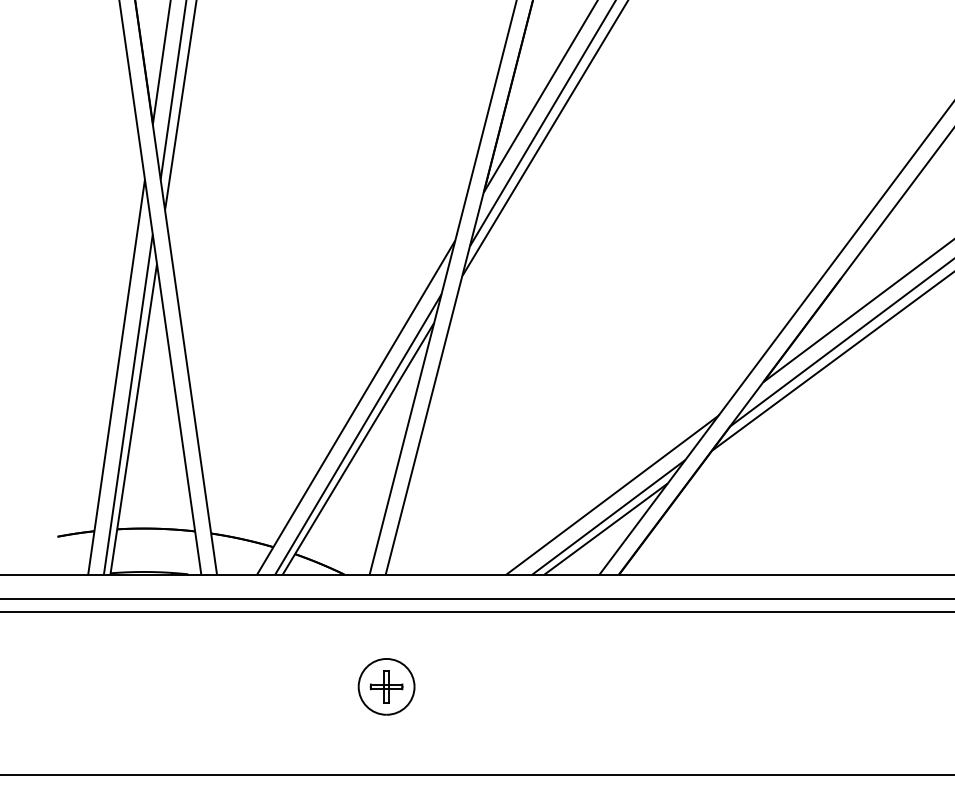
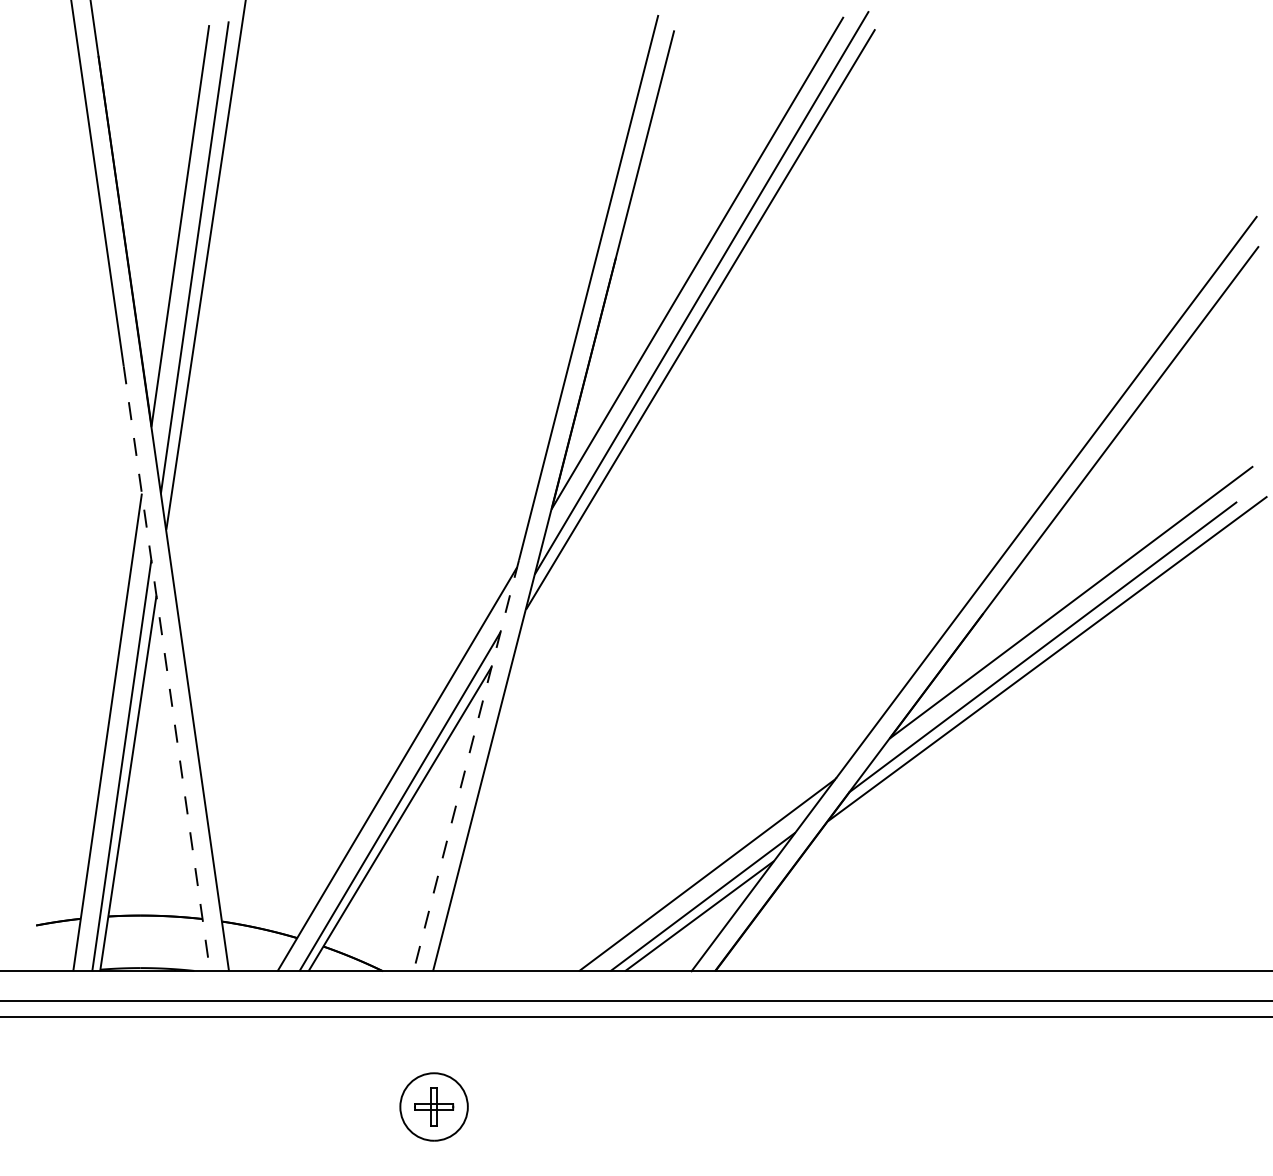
line: (165, 324) -> (166, 668), solid -> dashed
line: (413, 405) -> (466, 766), solid -> dashed

